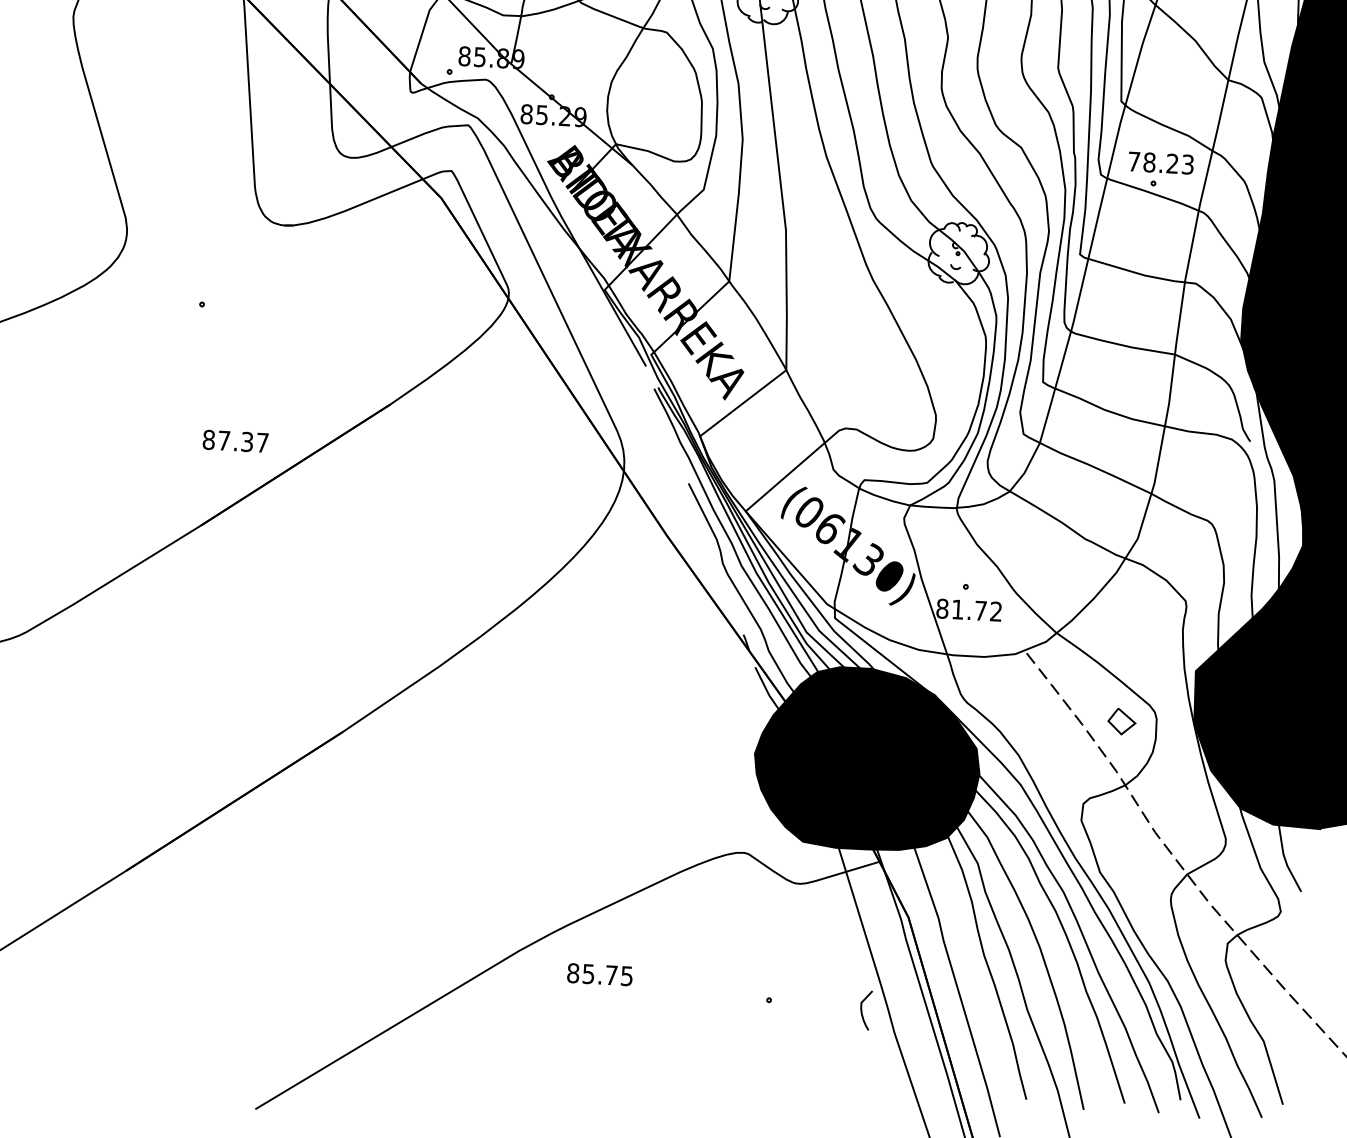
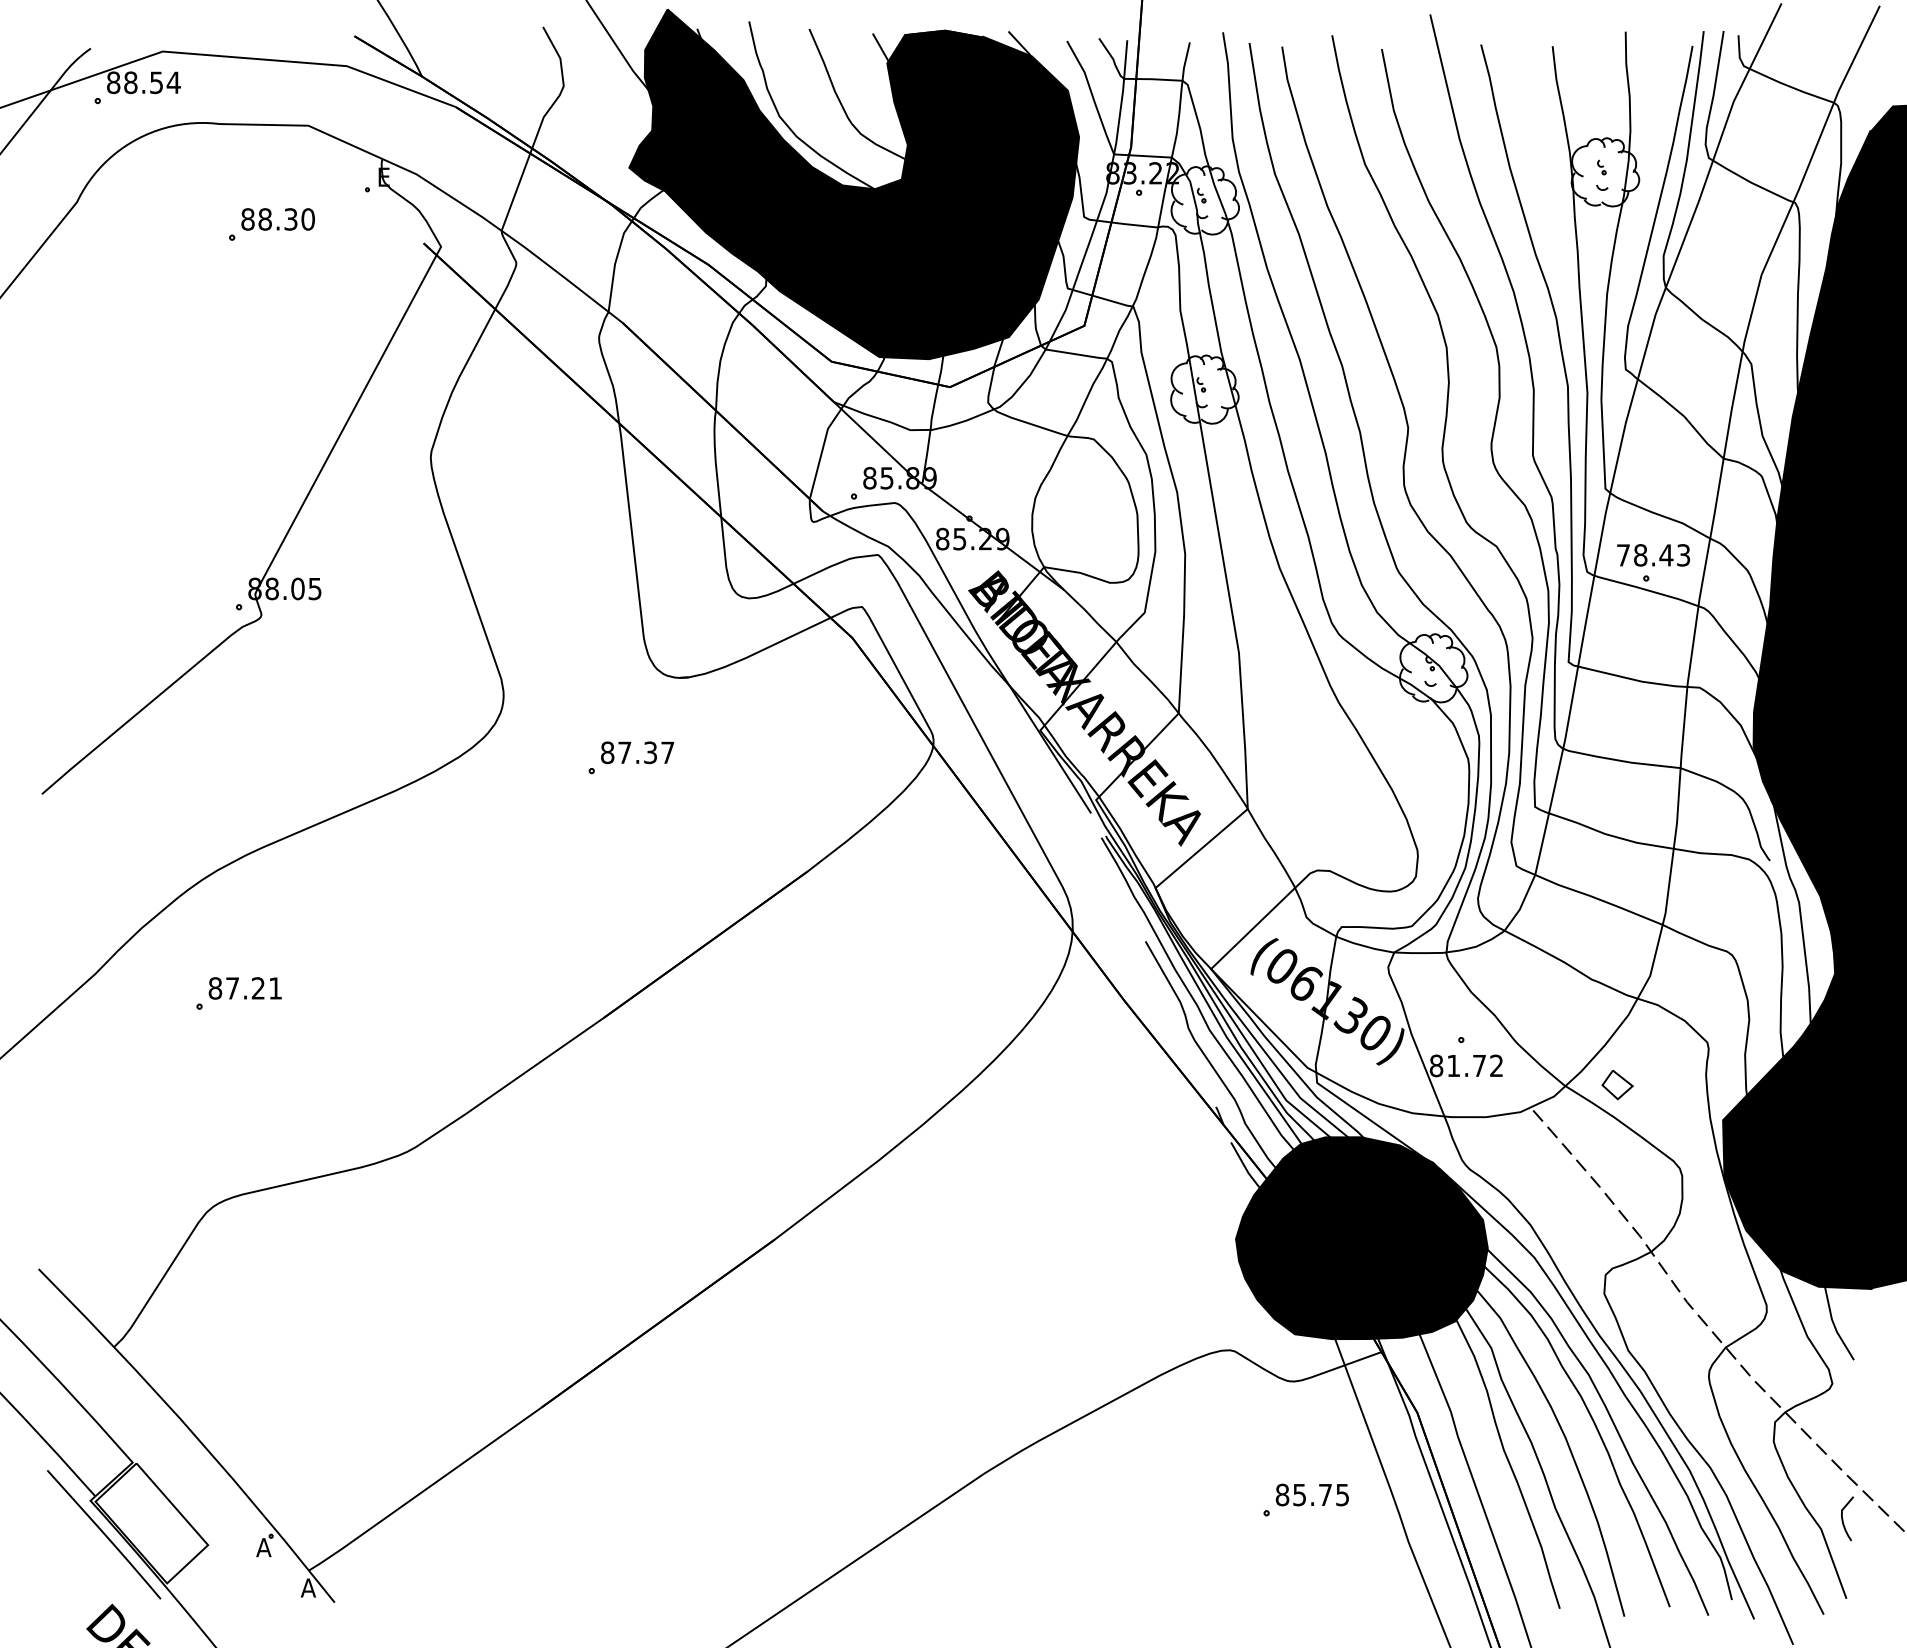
text: (1172, 163) -> (1666, 555), 78.23 -> 78.43
text: (235, 441) -> (637, 752), moved
part: (1121, 722) -> (1617, 1085), moved
text: (599, 974) -> (1311, 1494), moved
curve: (862, 1009) -> (1843, 1518), moved

